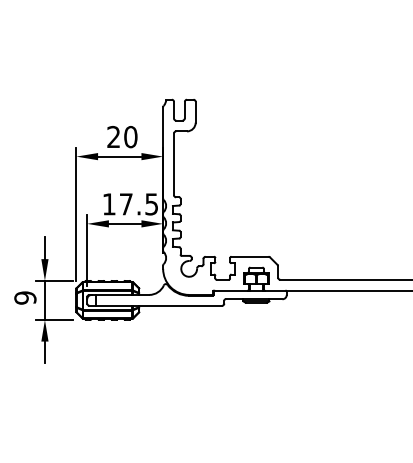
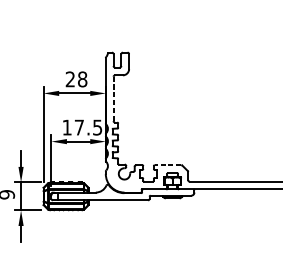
text: (130, 136) -> (82, 79), 20 -> 28
line: (174, 164) -> (113, 99), solid -> dashed
line: (250, 256) -> (168, 165), solid -> dashed

